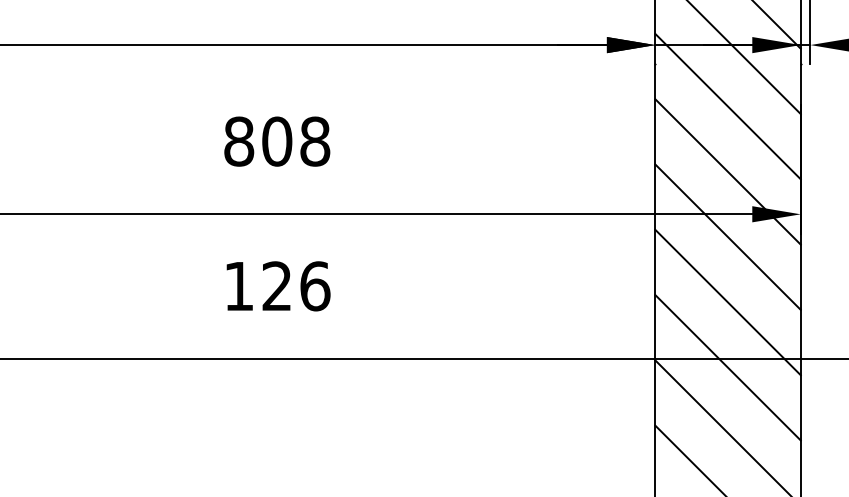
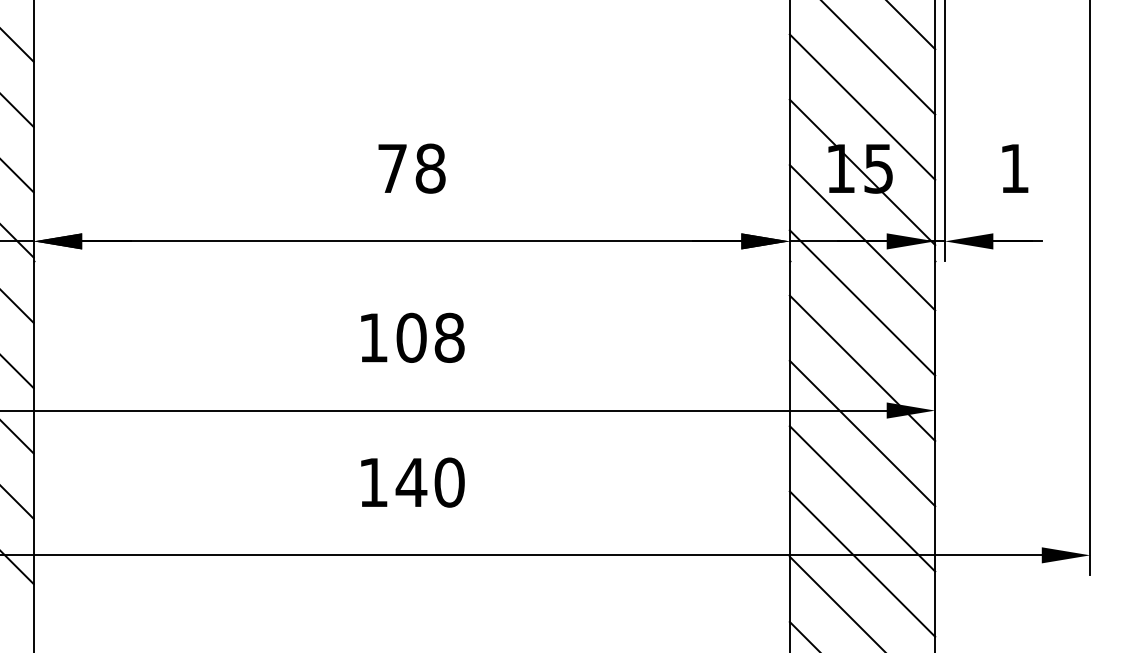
text: (239, 141) -> (373, 337), 808 -> 108
text: (295, 286) -> (429, 482), 126 -> 140

